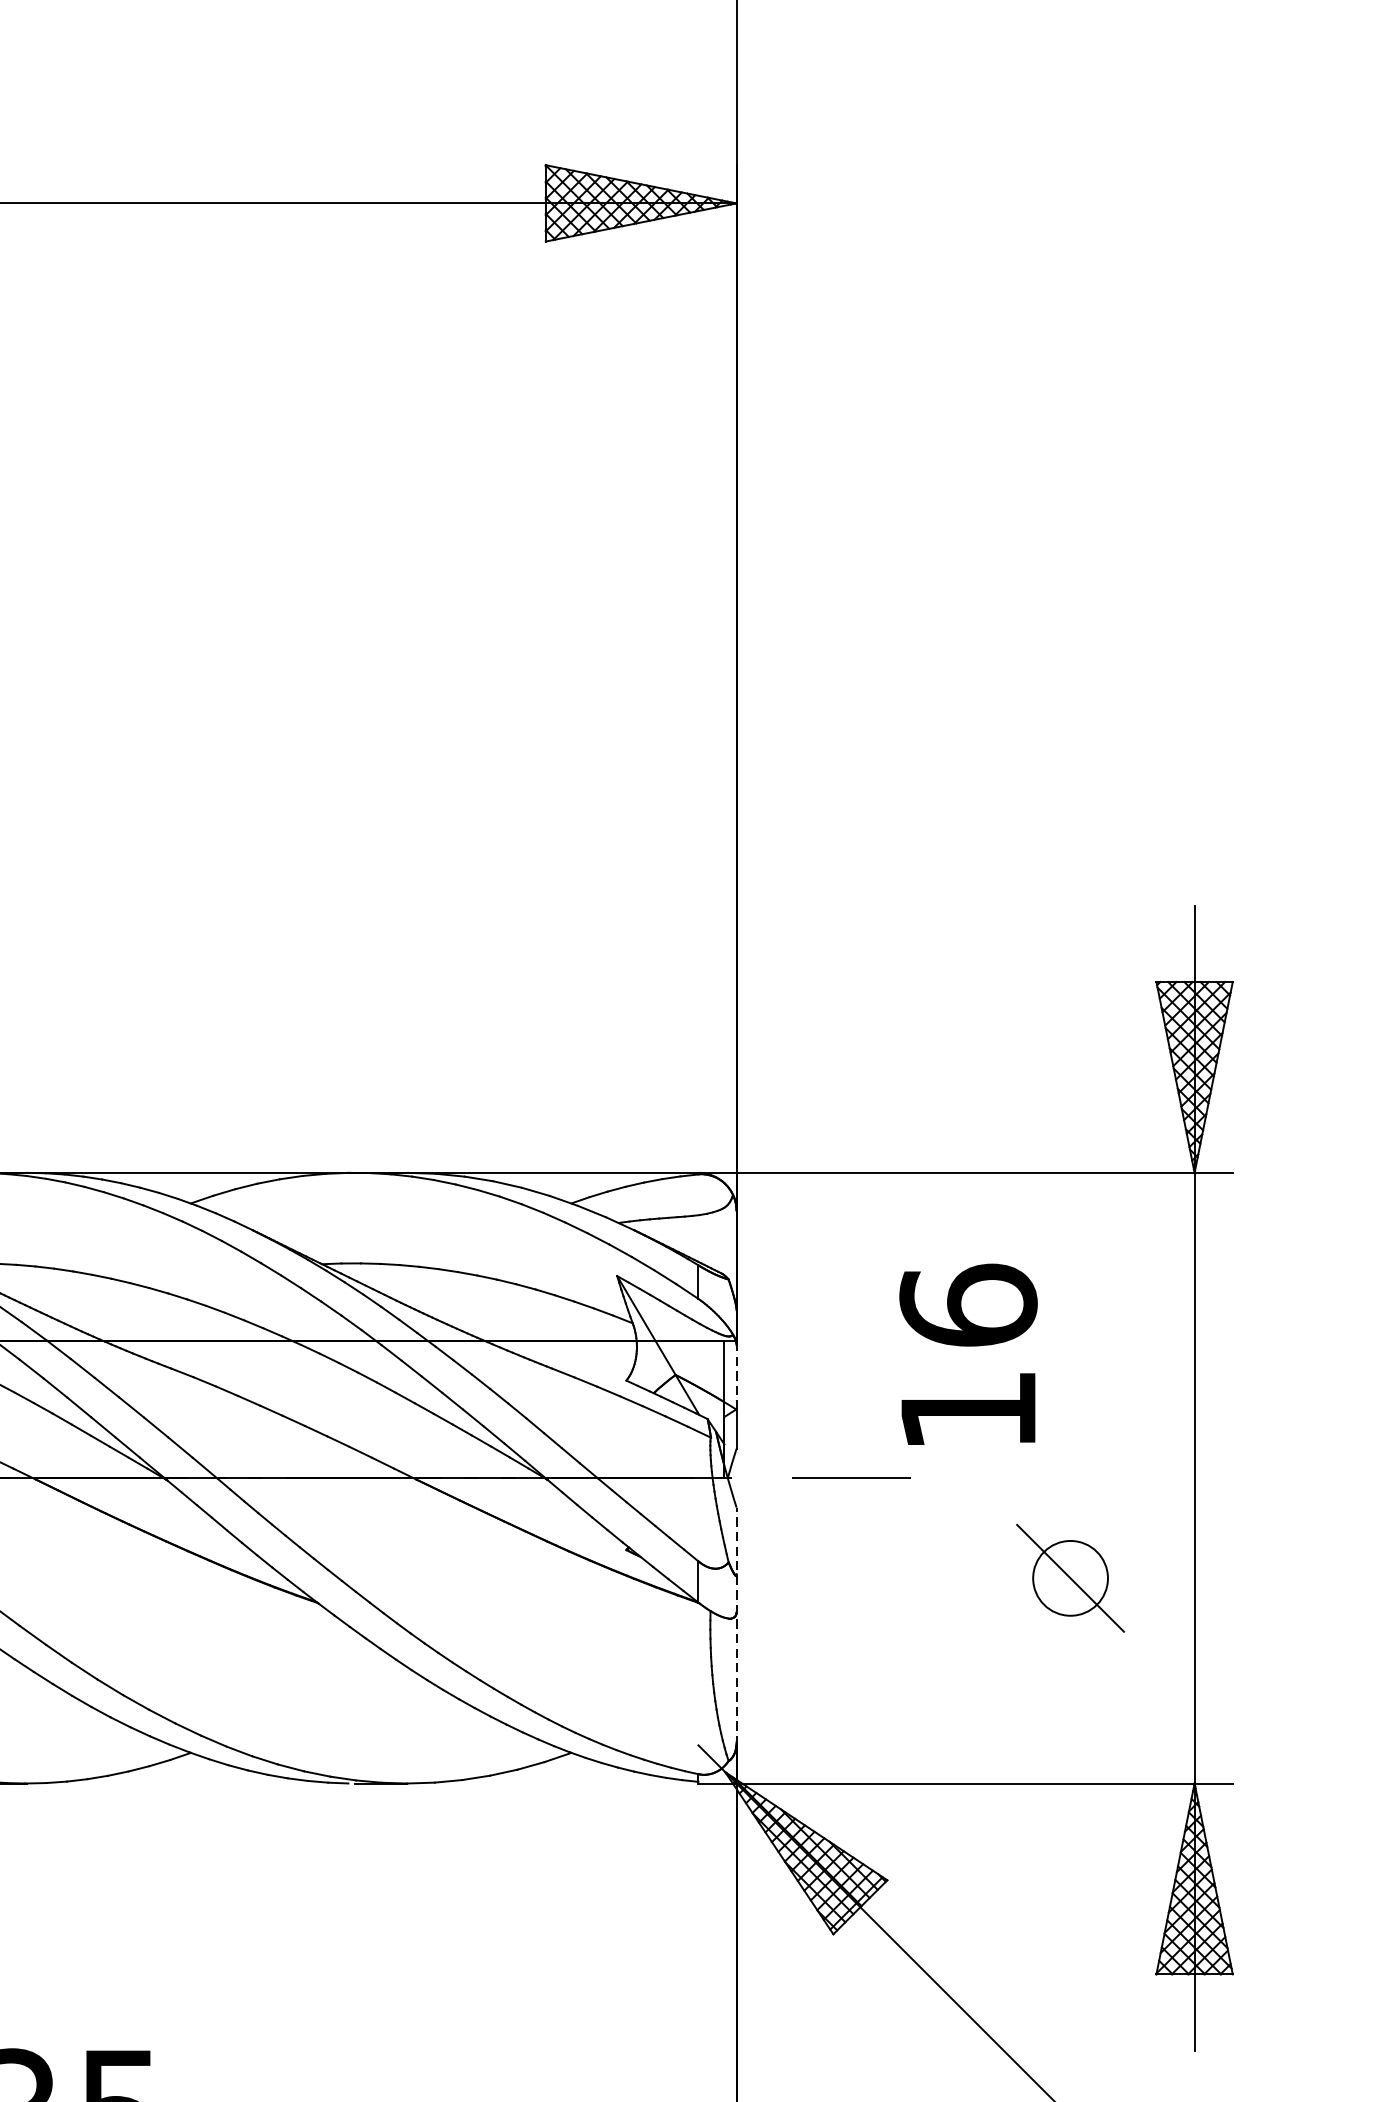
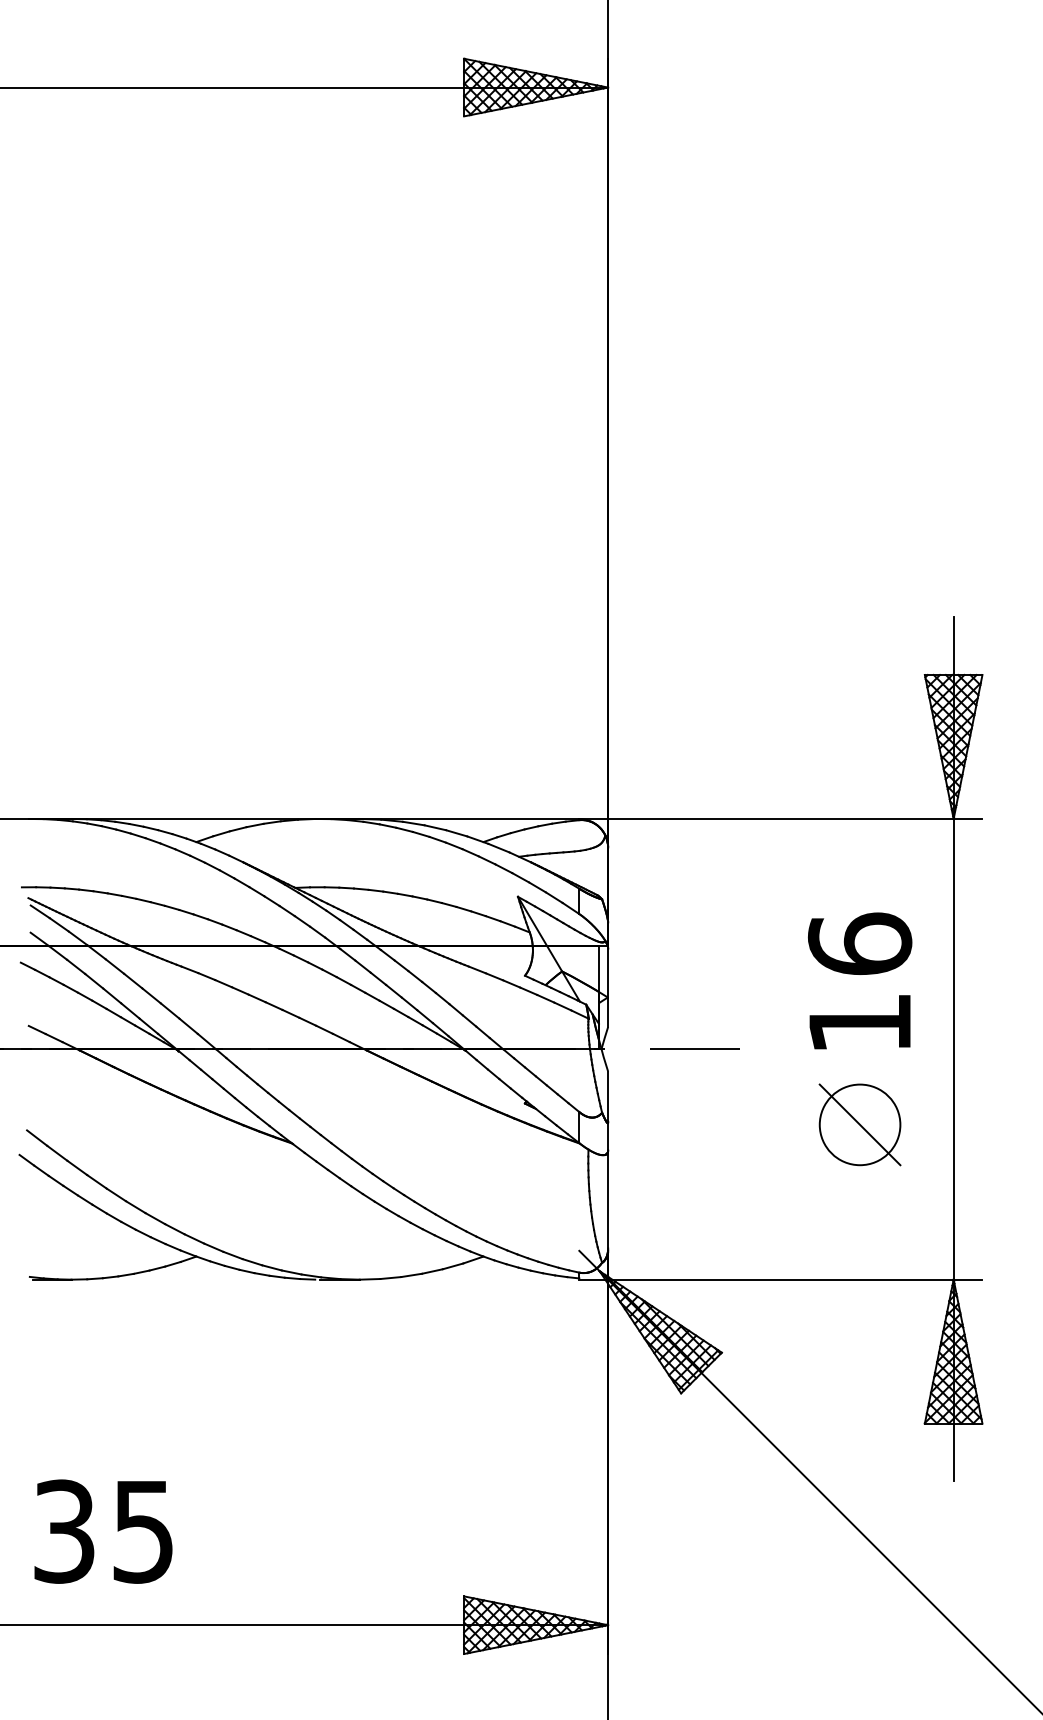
text: (969, 1353) -> (860, 980), moved
line: (737, 1376) -> (608, 972), dashed -> solid
circle: (1069, 1577) -> (859, 1124), size x1.43
line: (737, 1626) -> (608, 1161), dashed -> solid

